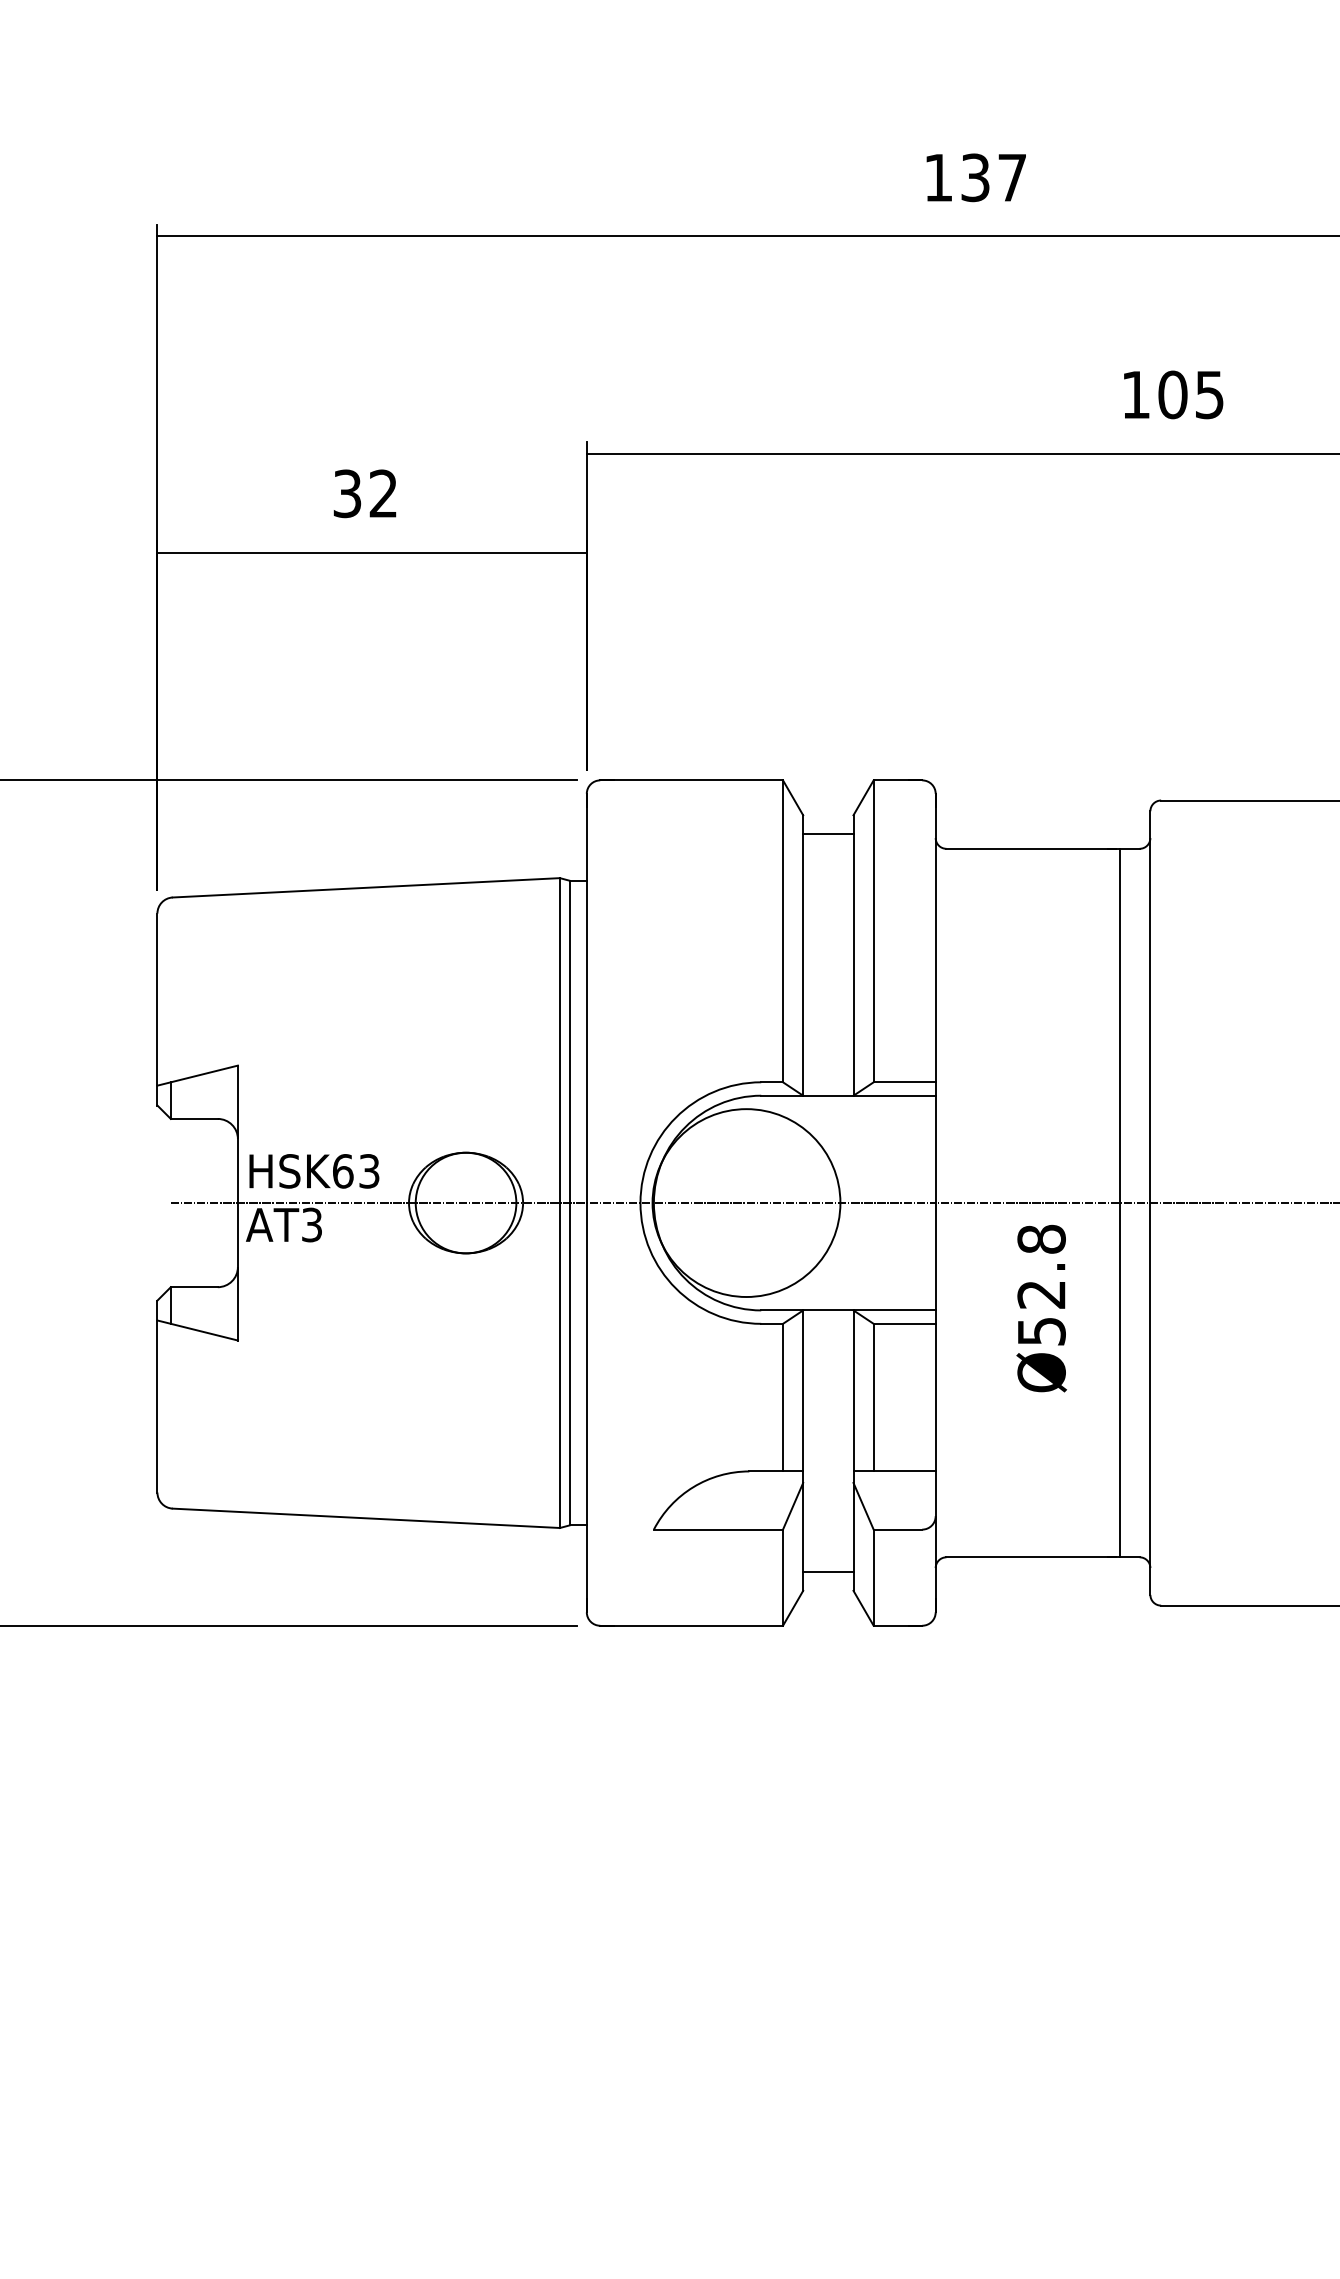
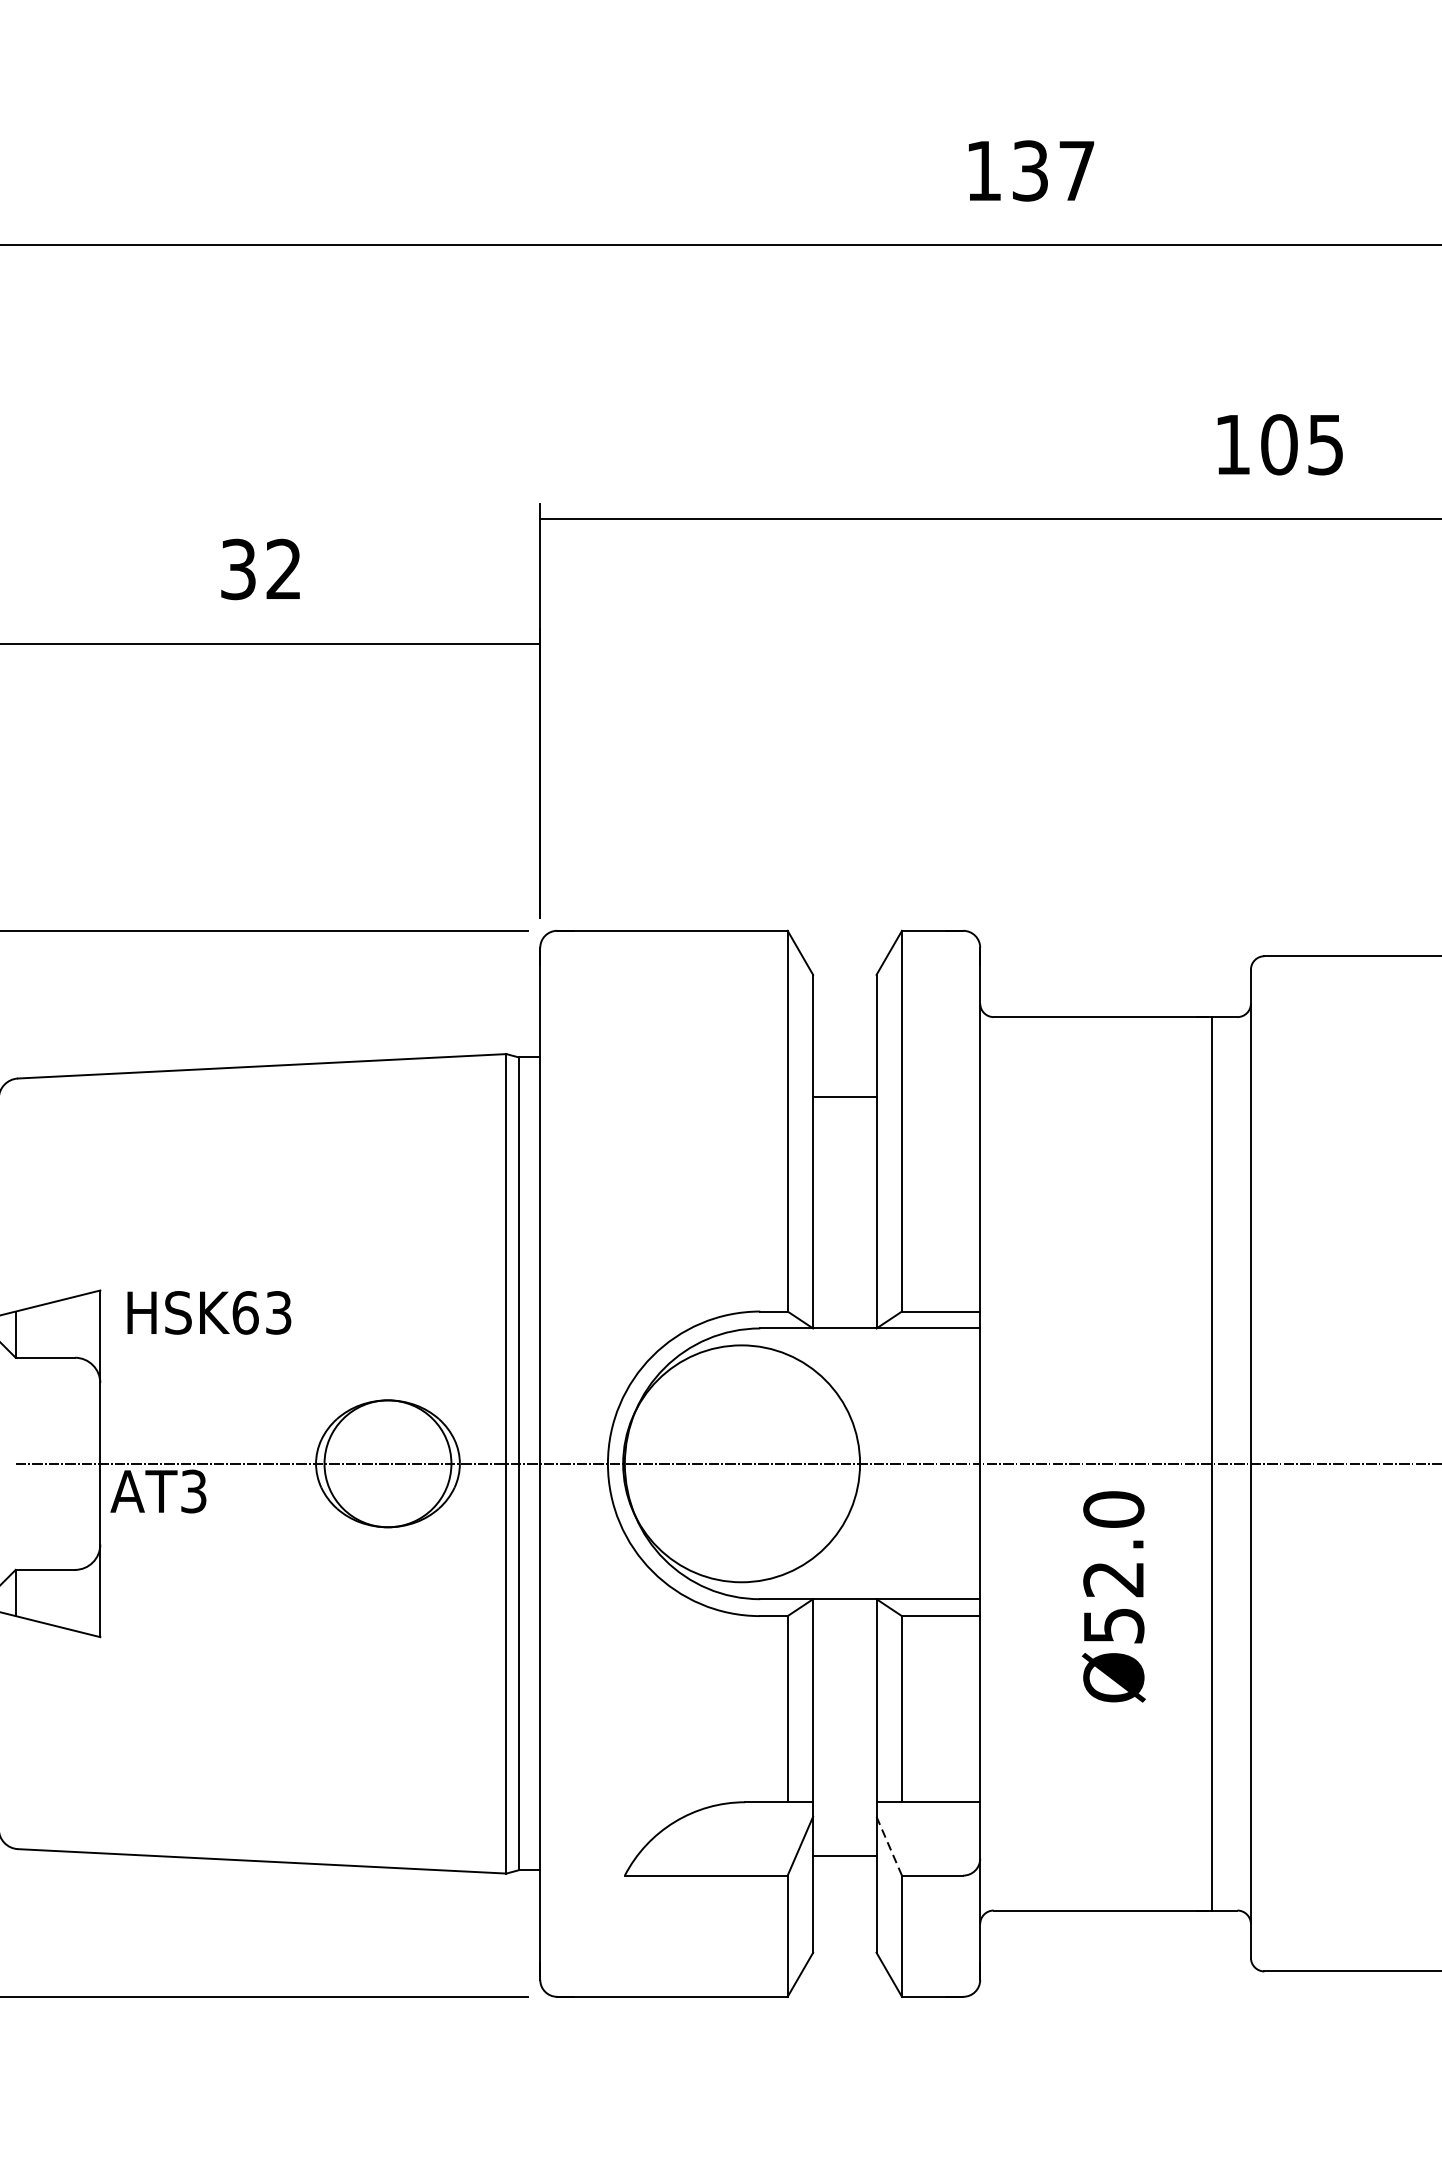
line: (828, 834) -> (845, 1097), moved
text: (314, 1171) -> (209, 1313), moved
text: (1041, 1238) -> (1113, 1508), Ø52.8 -> Ø52.0
line: (863, 1506) -> (889, 1846), solid -> dashed
line: (828, 1572) -> (845, 1856), moved

